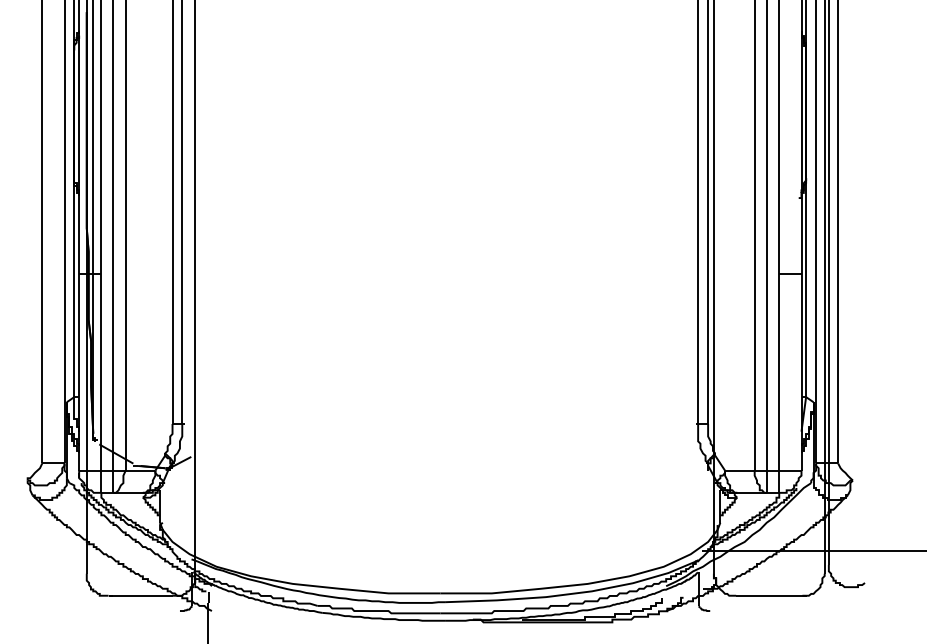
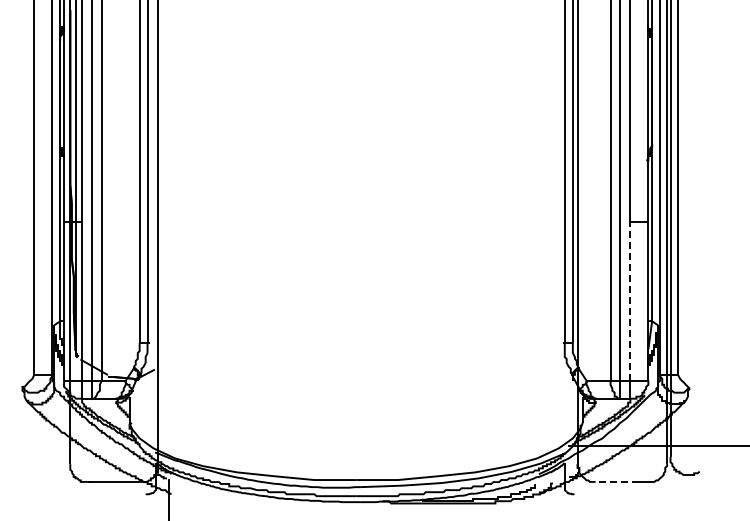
line: (779, 371) -> (630, 300), solid -> dashed
line: (763, 595) -> (617, 481), solid -> dashed

